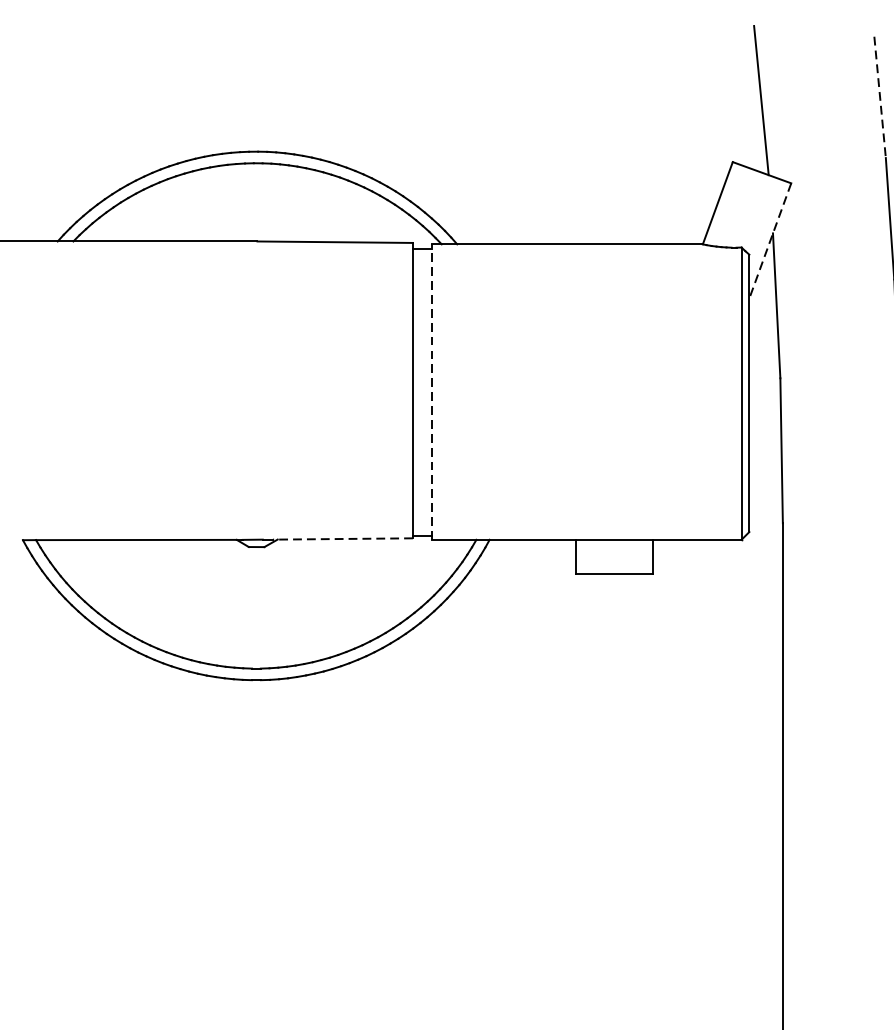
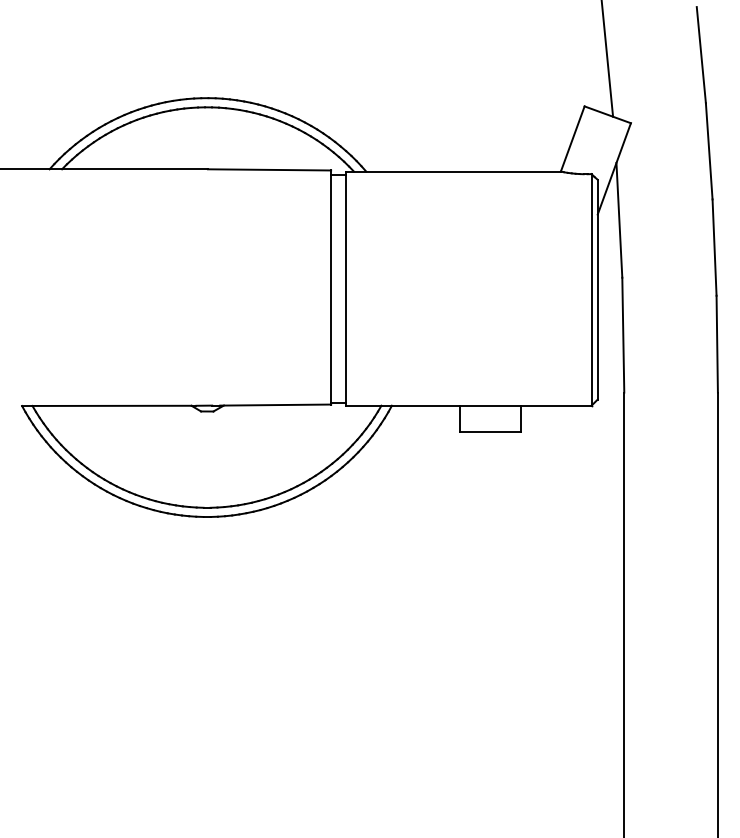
line: (880, 97) -> (701, 55), dashed -> solid
line: (770, 240) -> (614, 168), dashed -> solid
line: (431, 391) -> (345, 288), dashed -> solid
line: (342, 539) -> (275, 405), dashed -> solid

